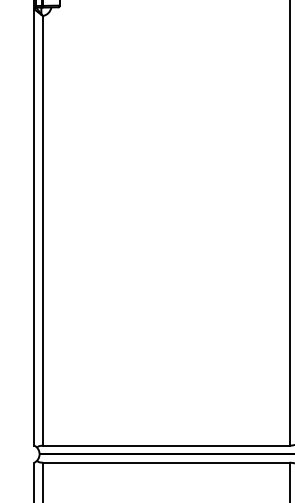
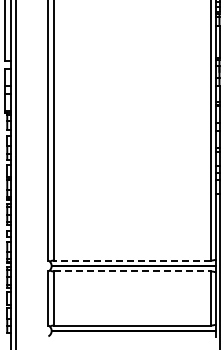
line: (166, 445) -> (132, 260), solid -> dashed
line: (166, 462) -> (132, 271), solid -> dashed

